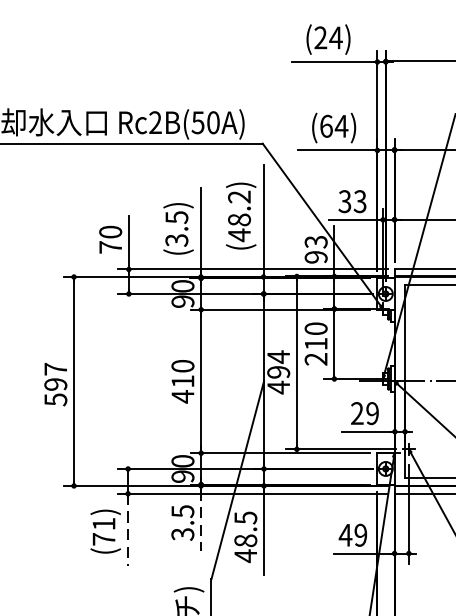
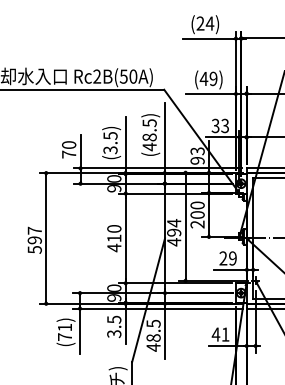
text: (333, 125) -> (208, 78), (64) -> (49)
text: (239, 197) -> (149, 123), (48.2) -> (48.5)
text: (315, 343) -> (197, 214), 210 -> 200
line: (200, 520) -> (125, 325), dashed -> solid
line: (128, 530) -> (80, 331), dashed -> solid
text: (360, 535) -> (225, 334), 49 -> 41

